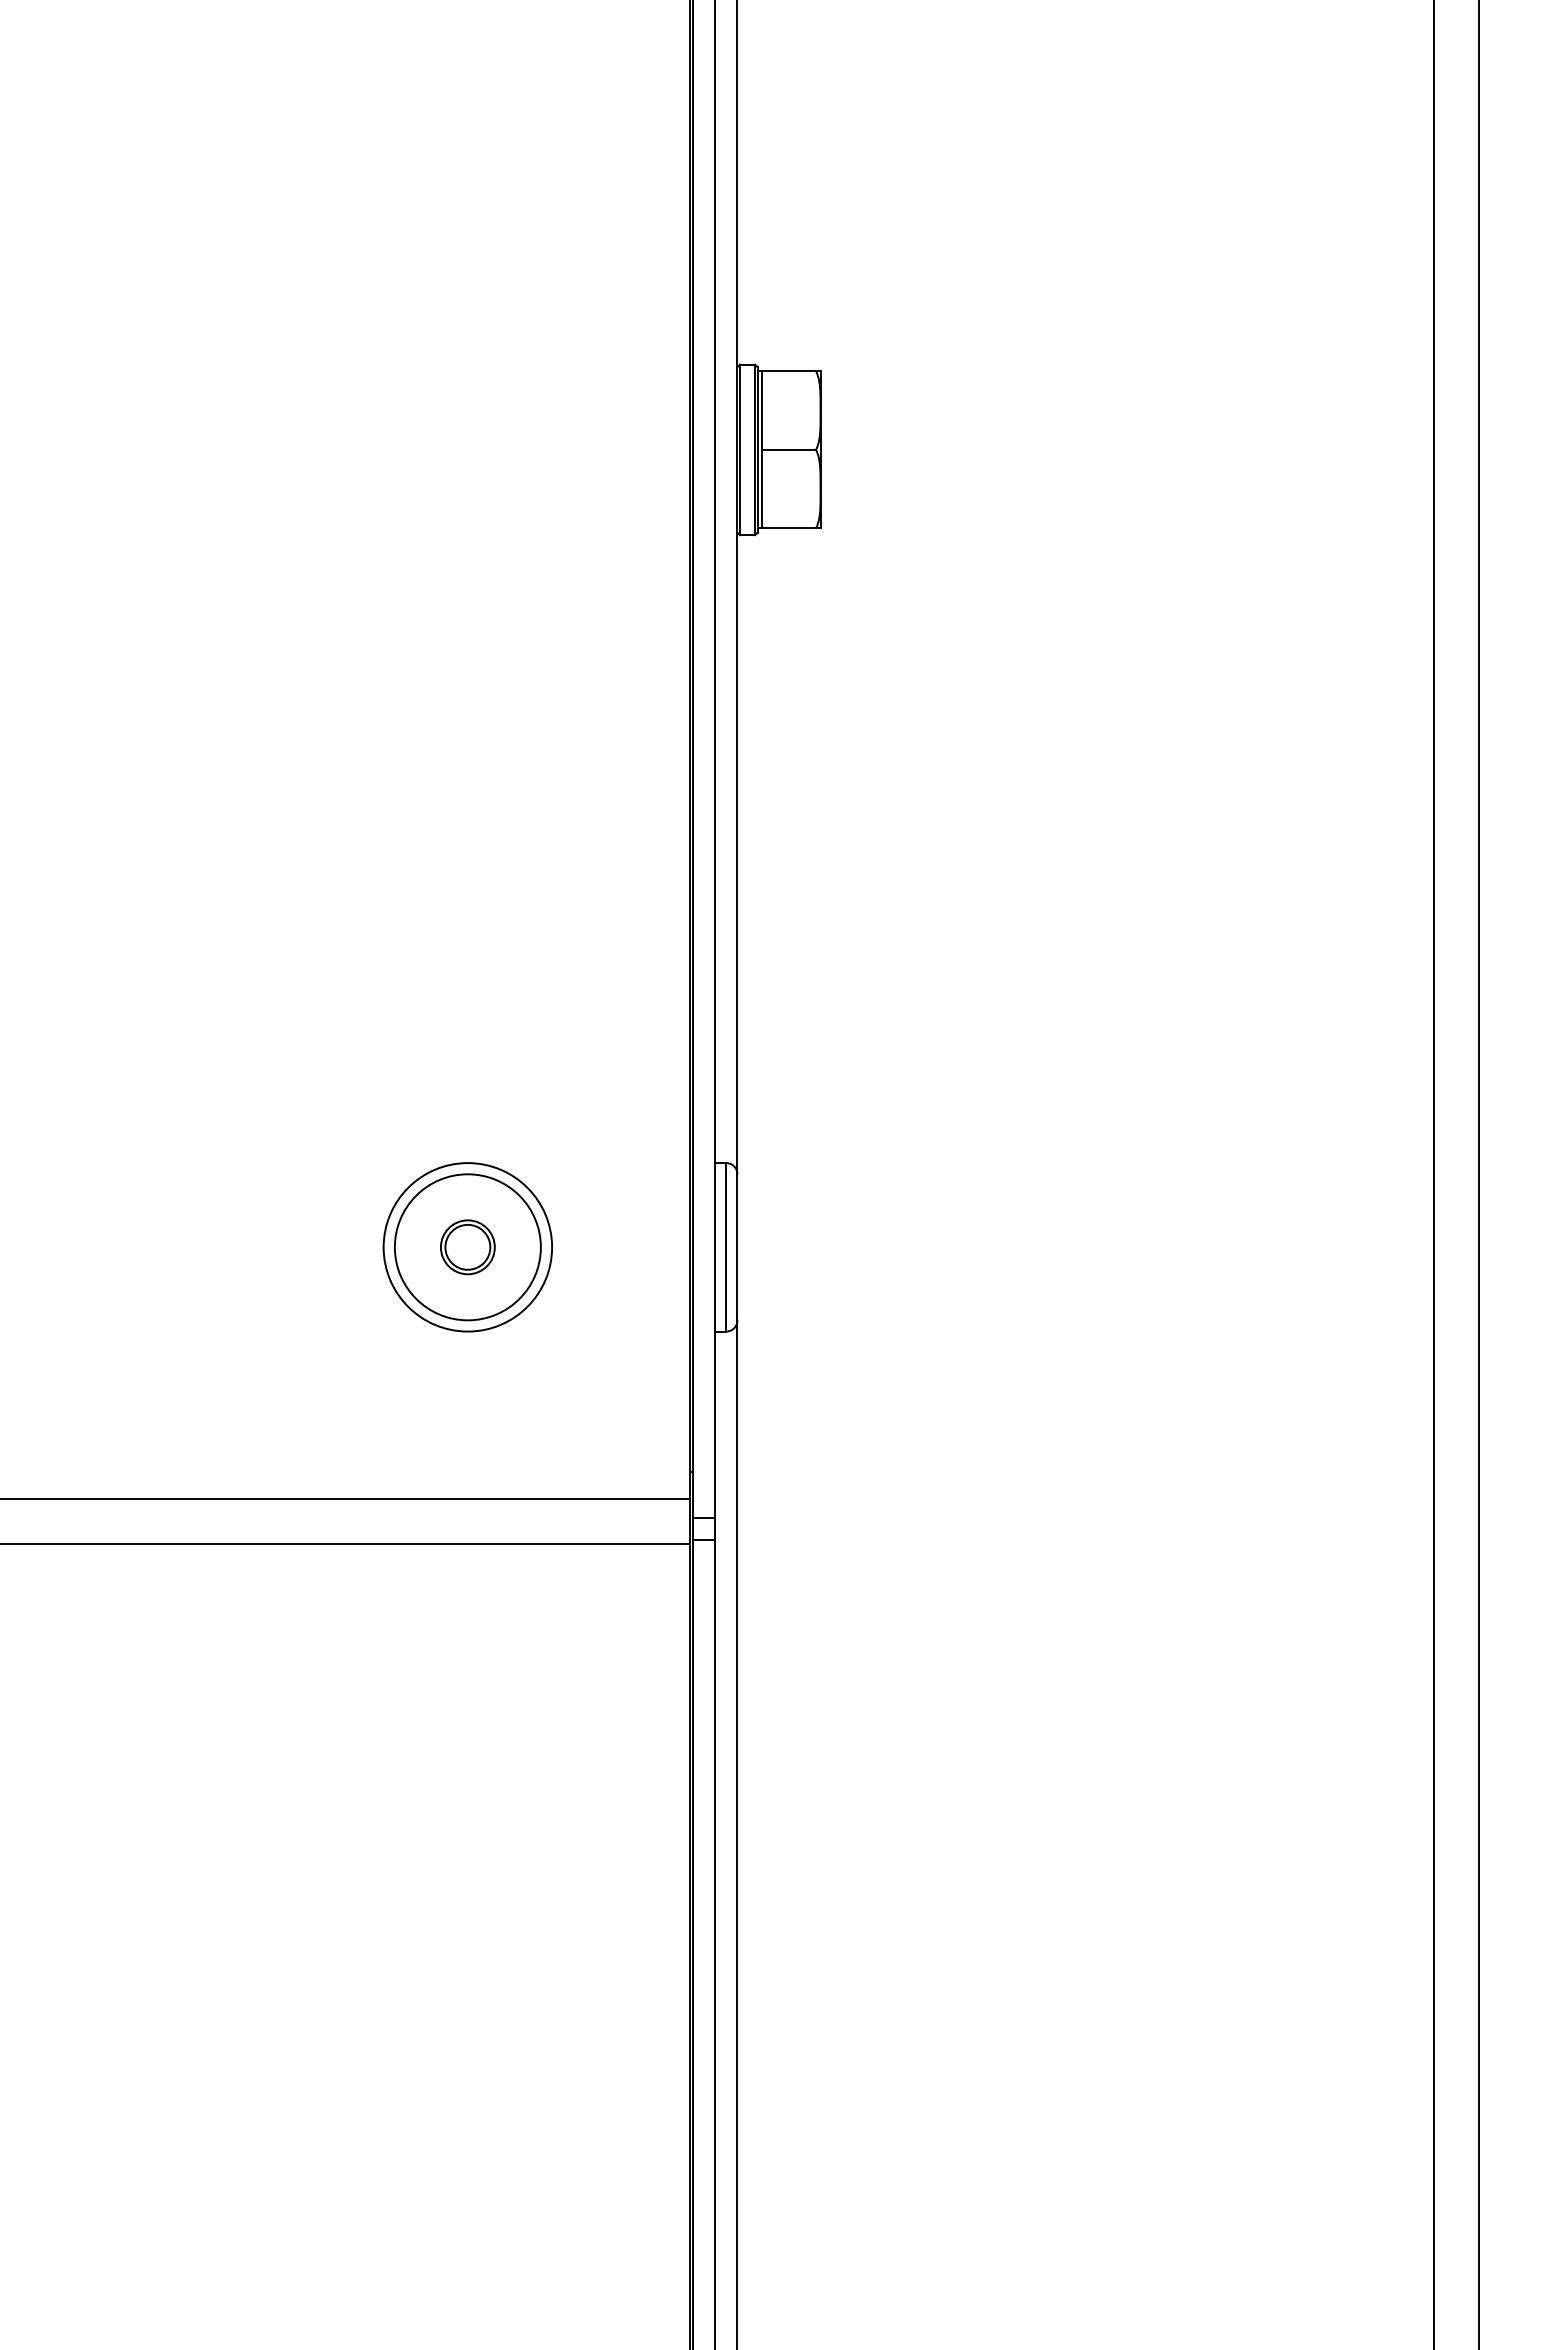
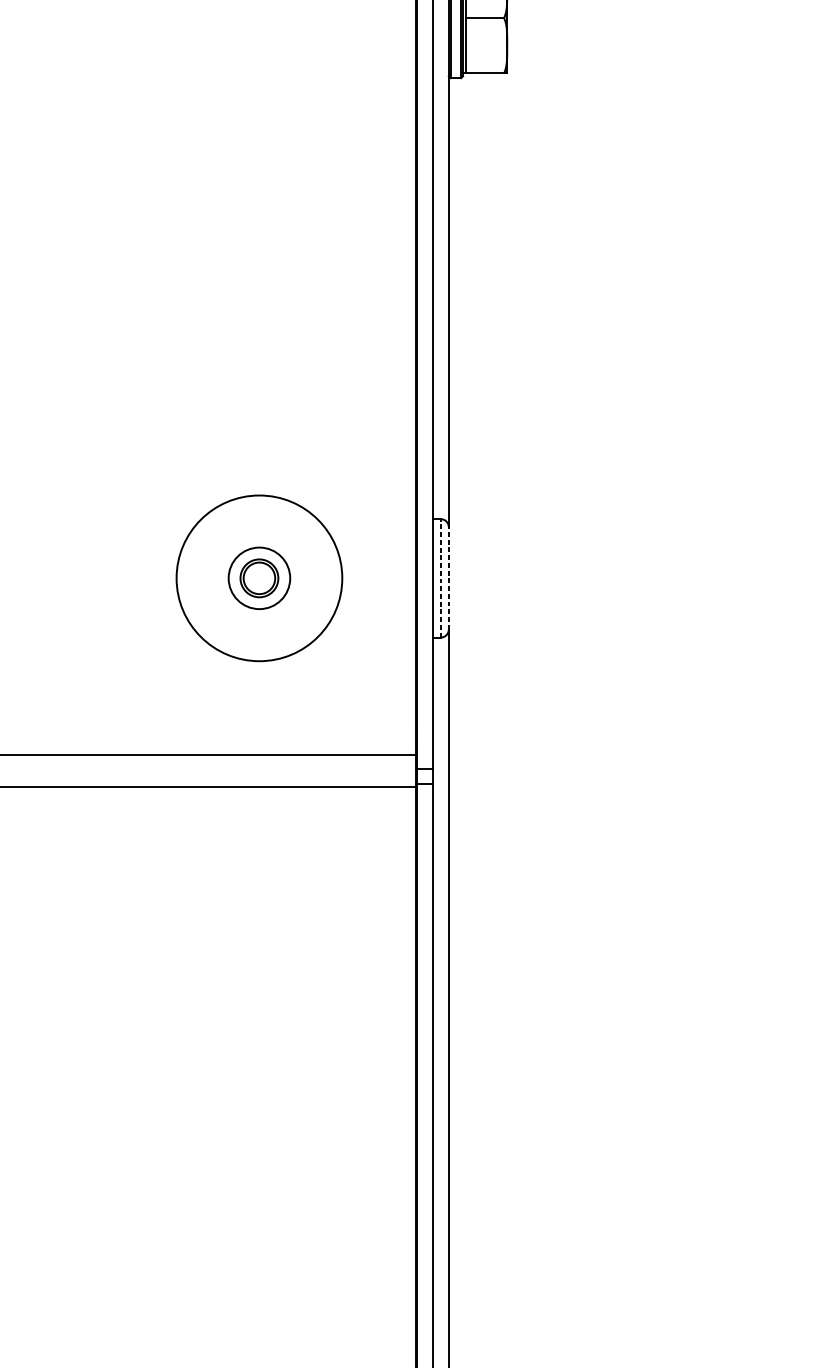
line: (726, 1246) -> (441, 577), solid -> dashed
line: (737, 1246) -> (448, 577), solid -> dashed
circle: (467, 1247) -> (259, 578), size x0.6
circle: (467, 1247) -> (259, 578), size x1.4

